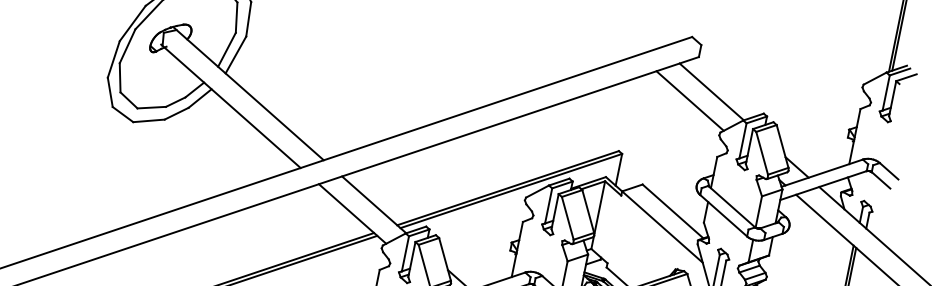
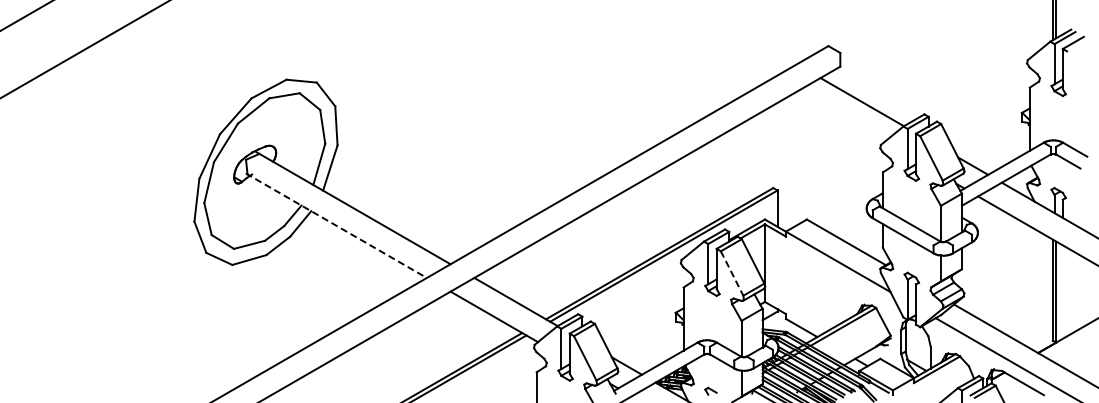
line: (690, 100) -> (840, 116), removed
line: (231, 106) -> (336, 225), solid -> dashed
line: (568, 218) -> (732, 273), solid -> dashed

